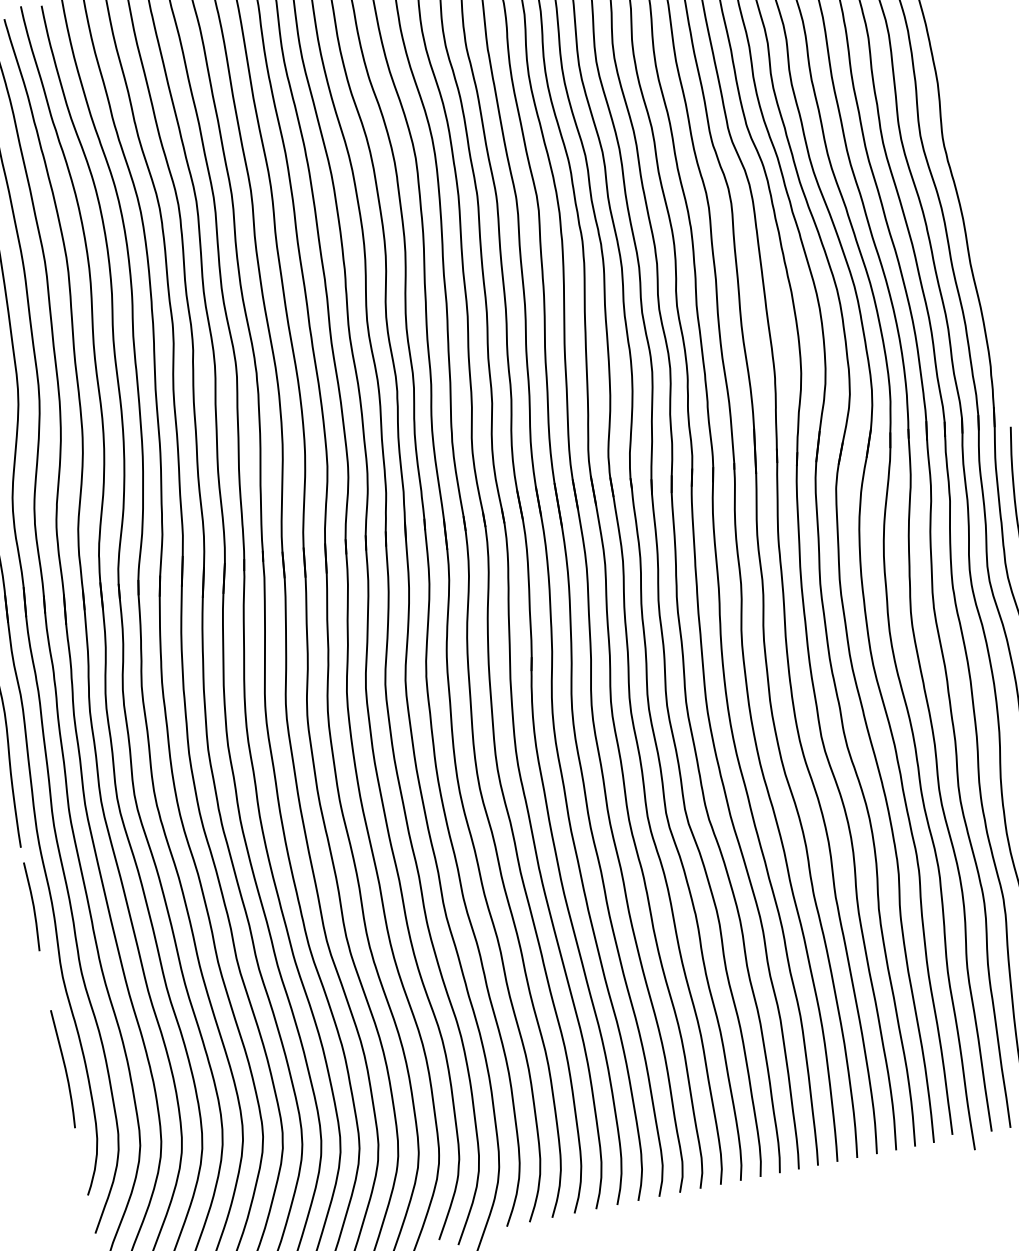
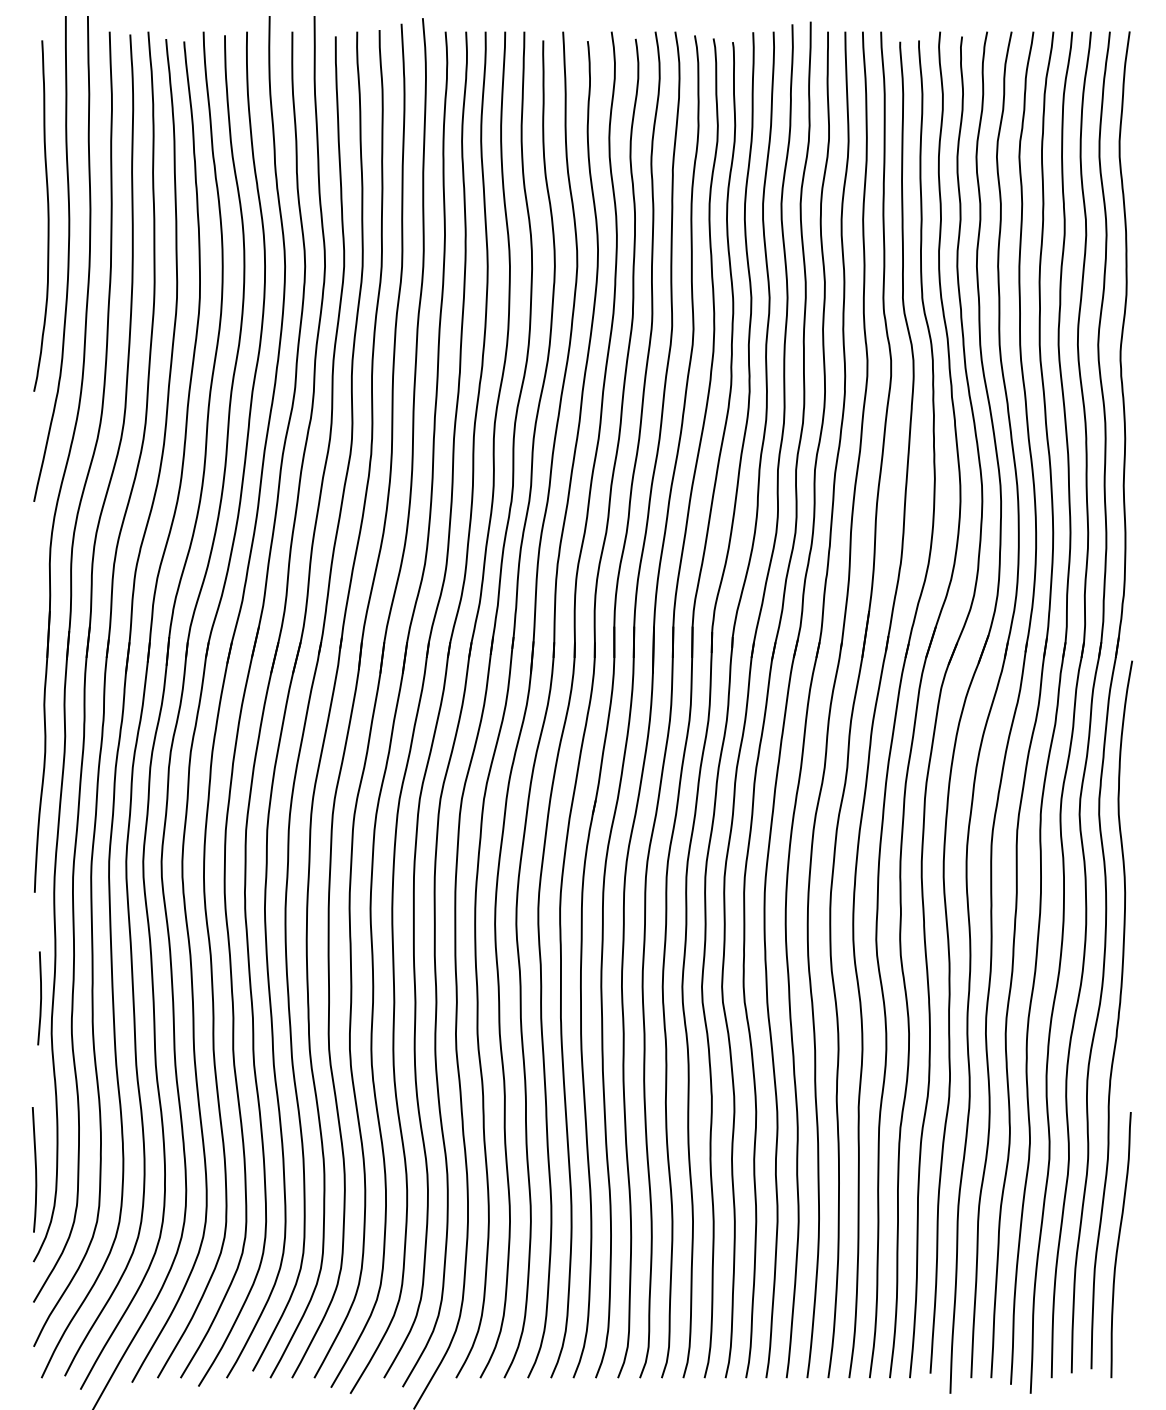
line: (33, 906) -> (40, 998), moved
curve: (64, 1068) -> (35, 1169), moved

